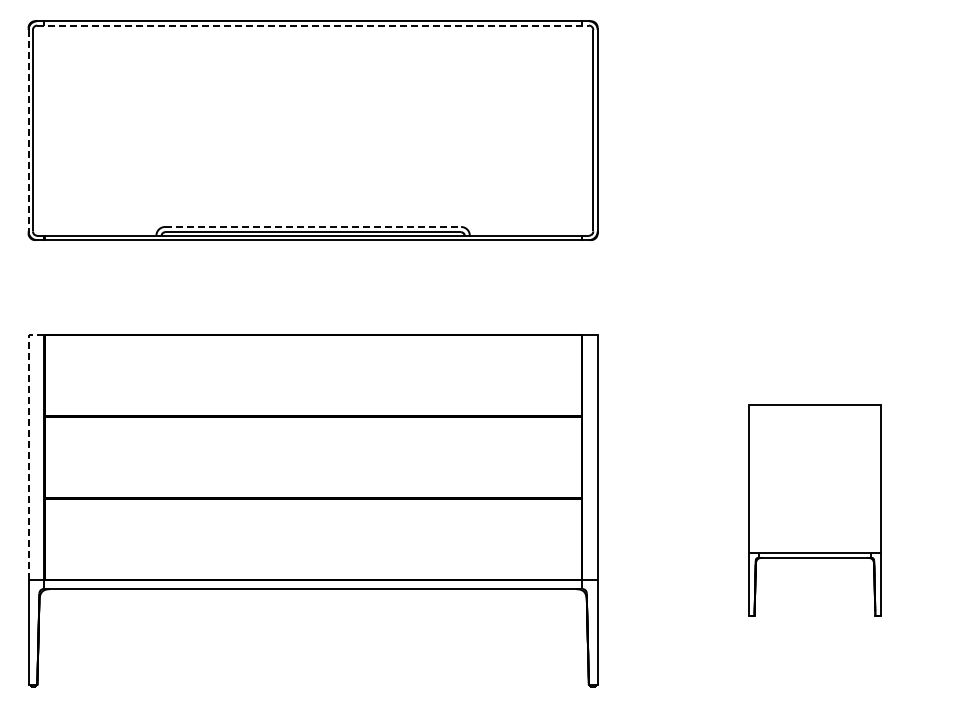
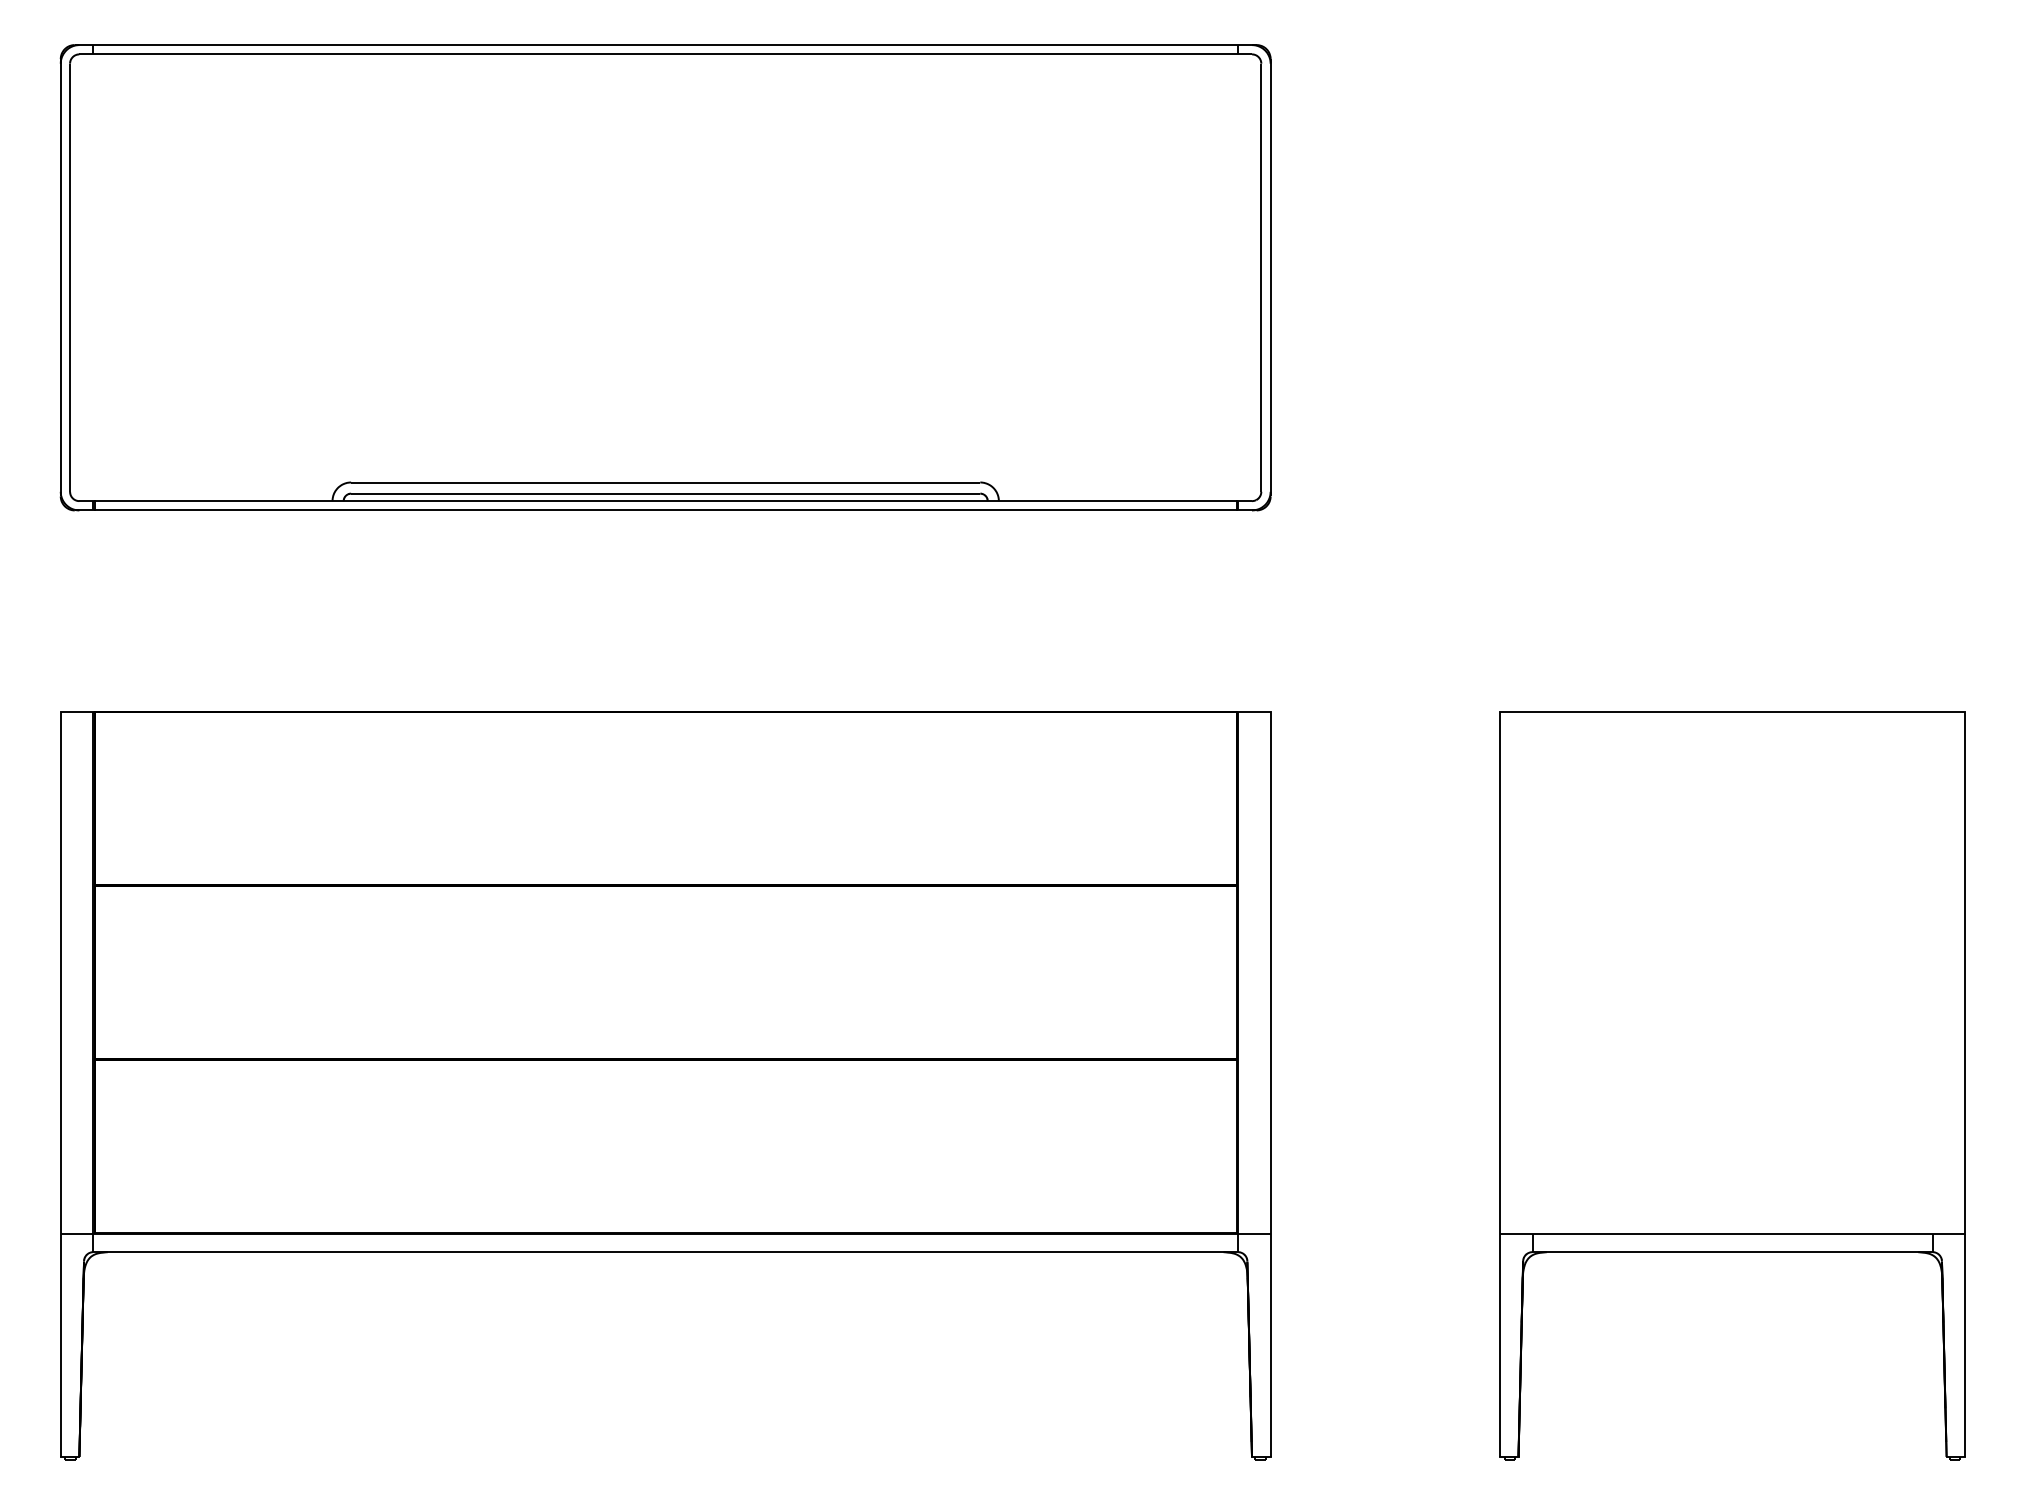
line: (313, 25) -> (666, 54), dashed -> solid
line: (28, 130) -> (60, 277), dashed -> solid
line: (313, 227) -> (666, 483), dashed -> solid
line: (28, 449) -> (60, 955), dashed -> solid
part: (814, 510) -> (1731, 1085), size x1.67

